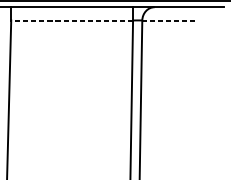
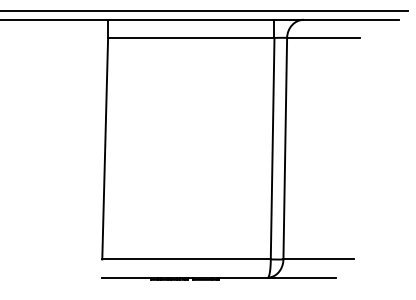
line: (71, 20) -> (190, 37), dashed -> solid
line: (168, 20) -> (322, 37), dashed -> solid

